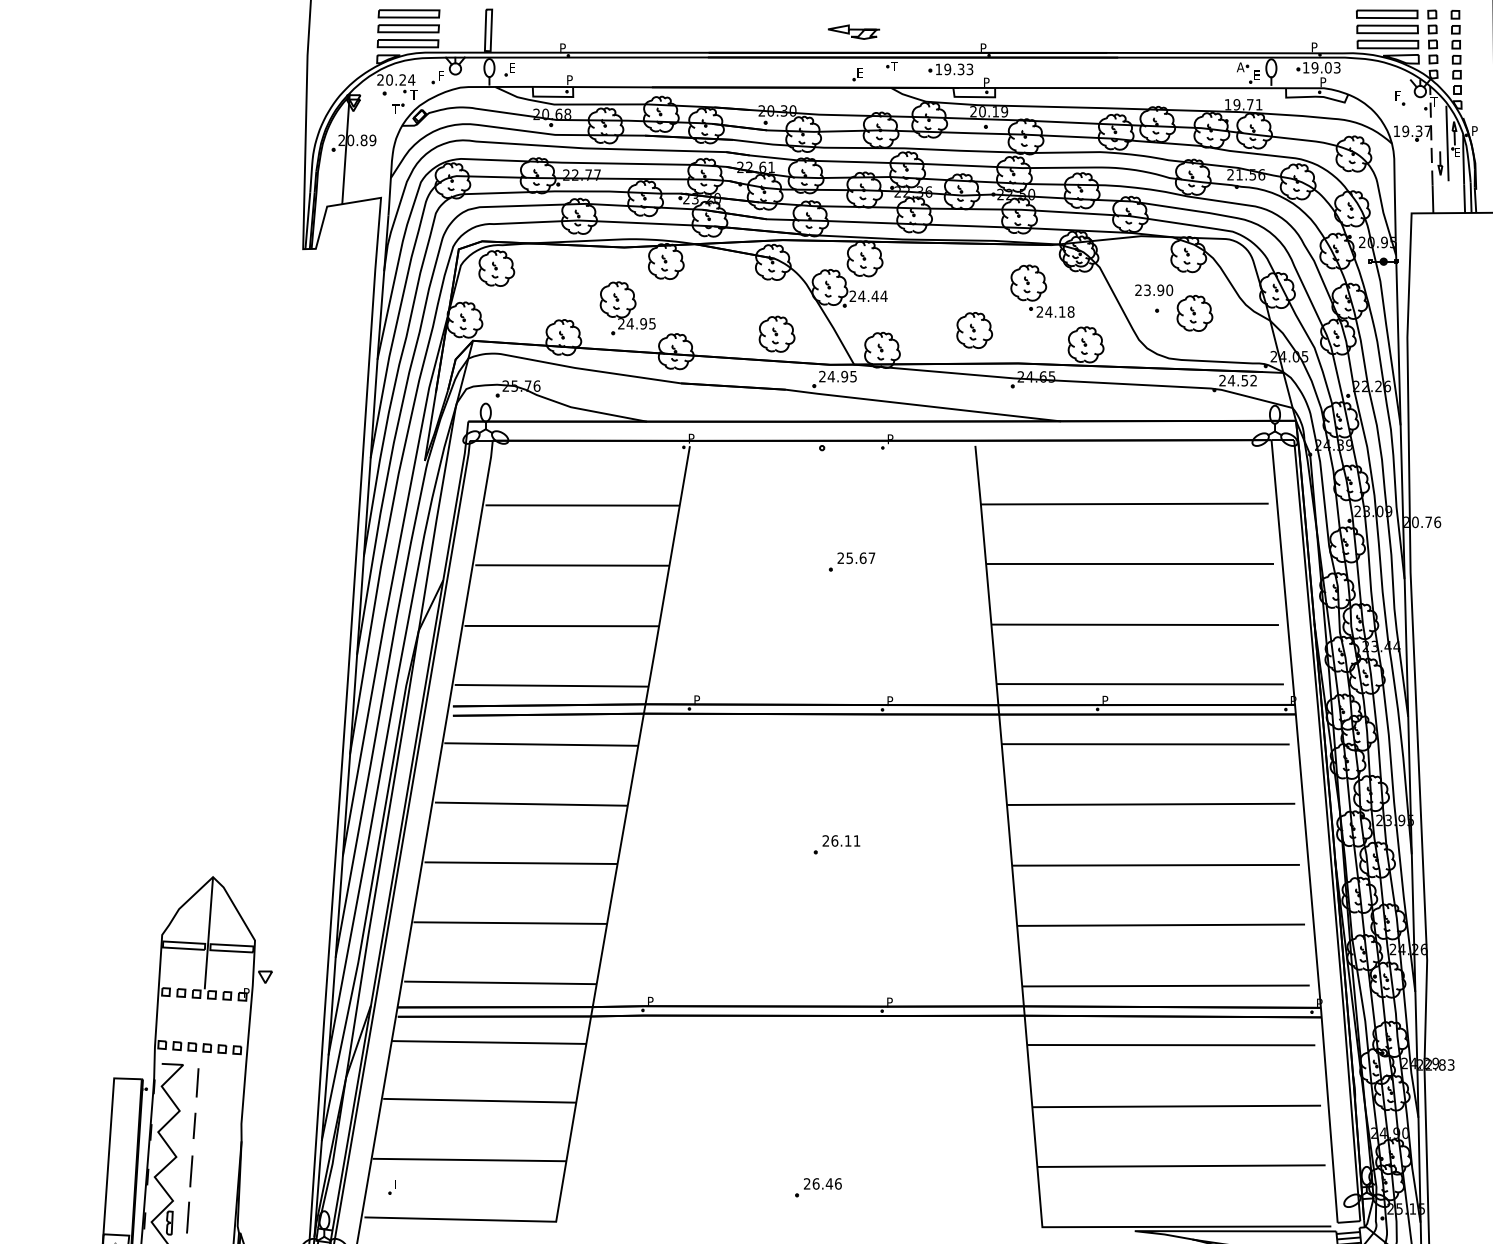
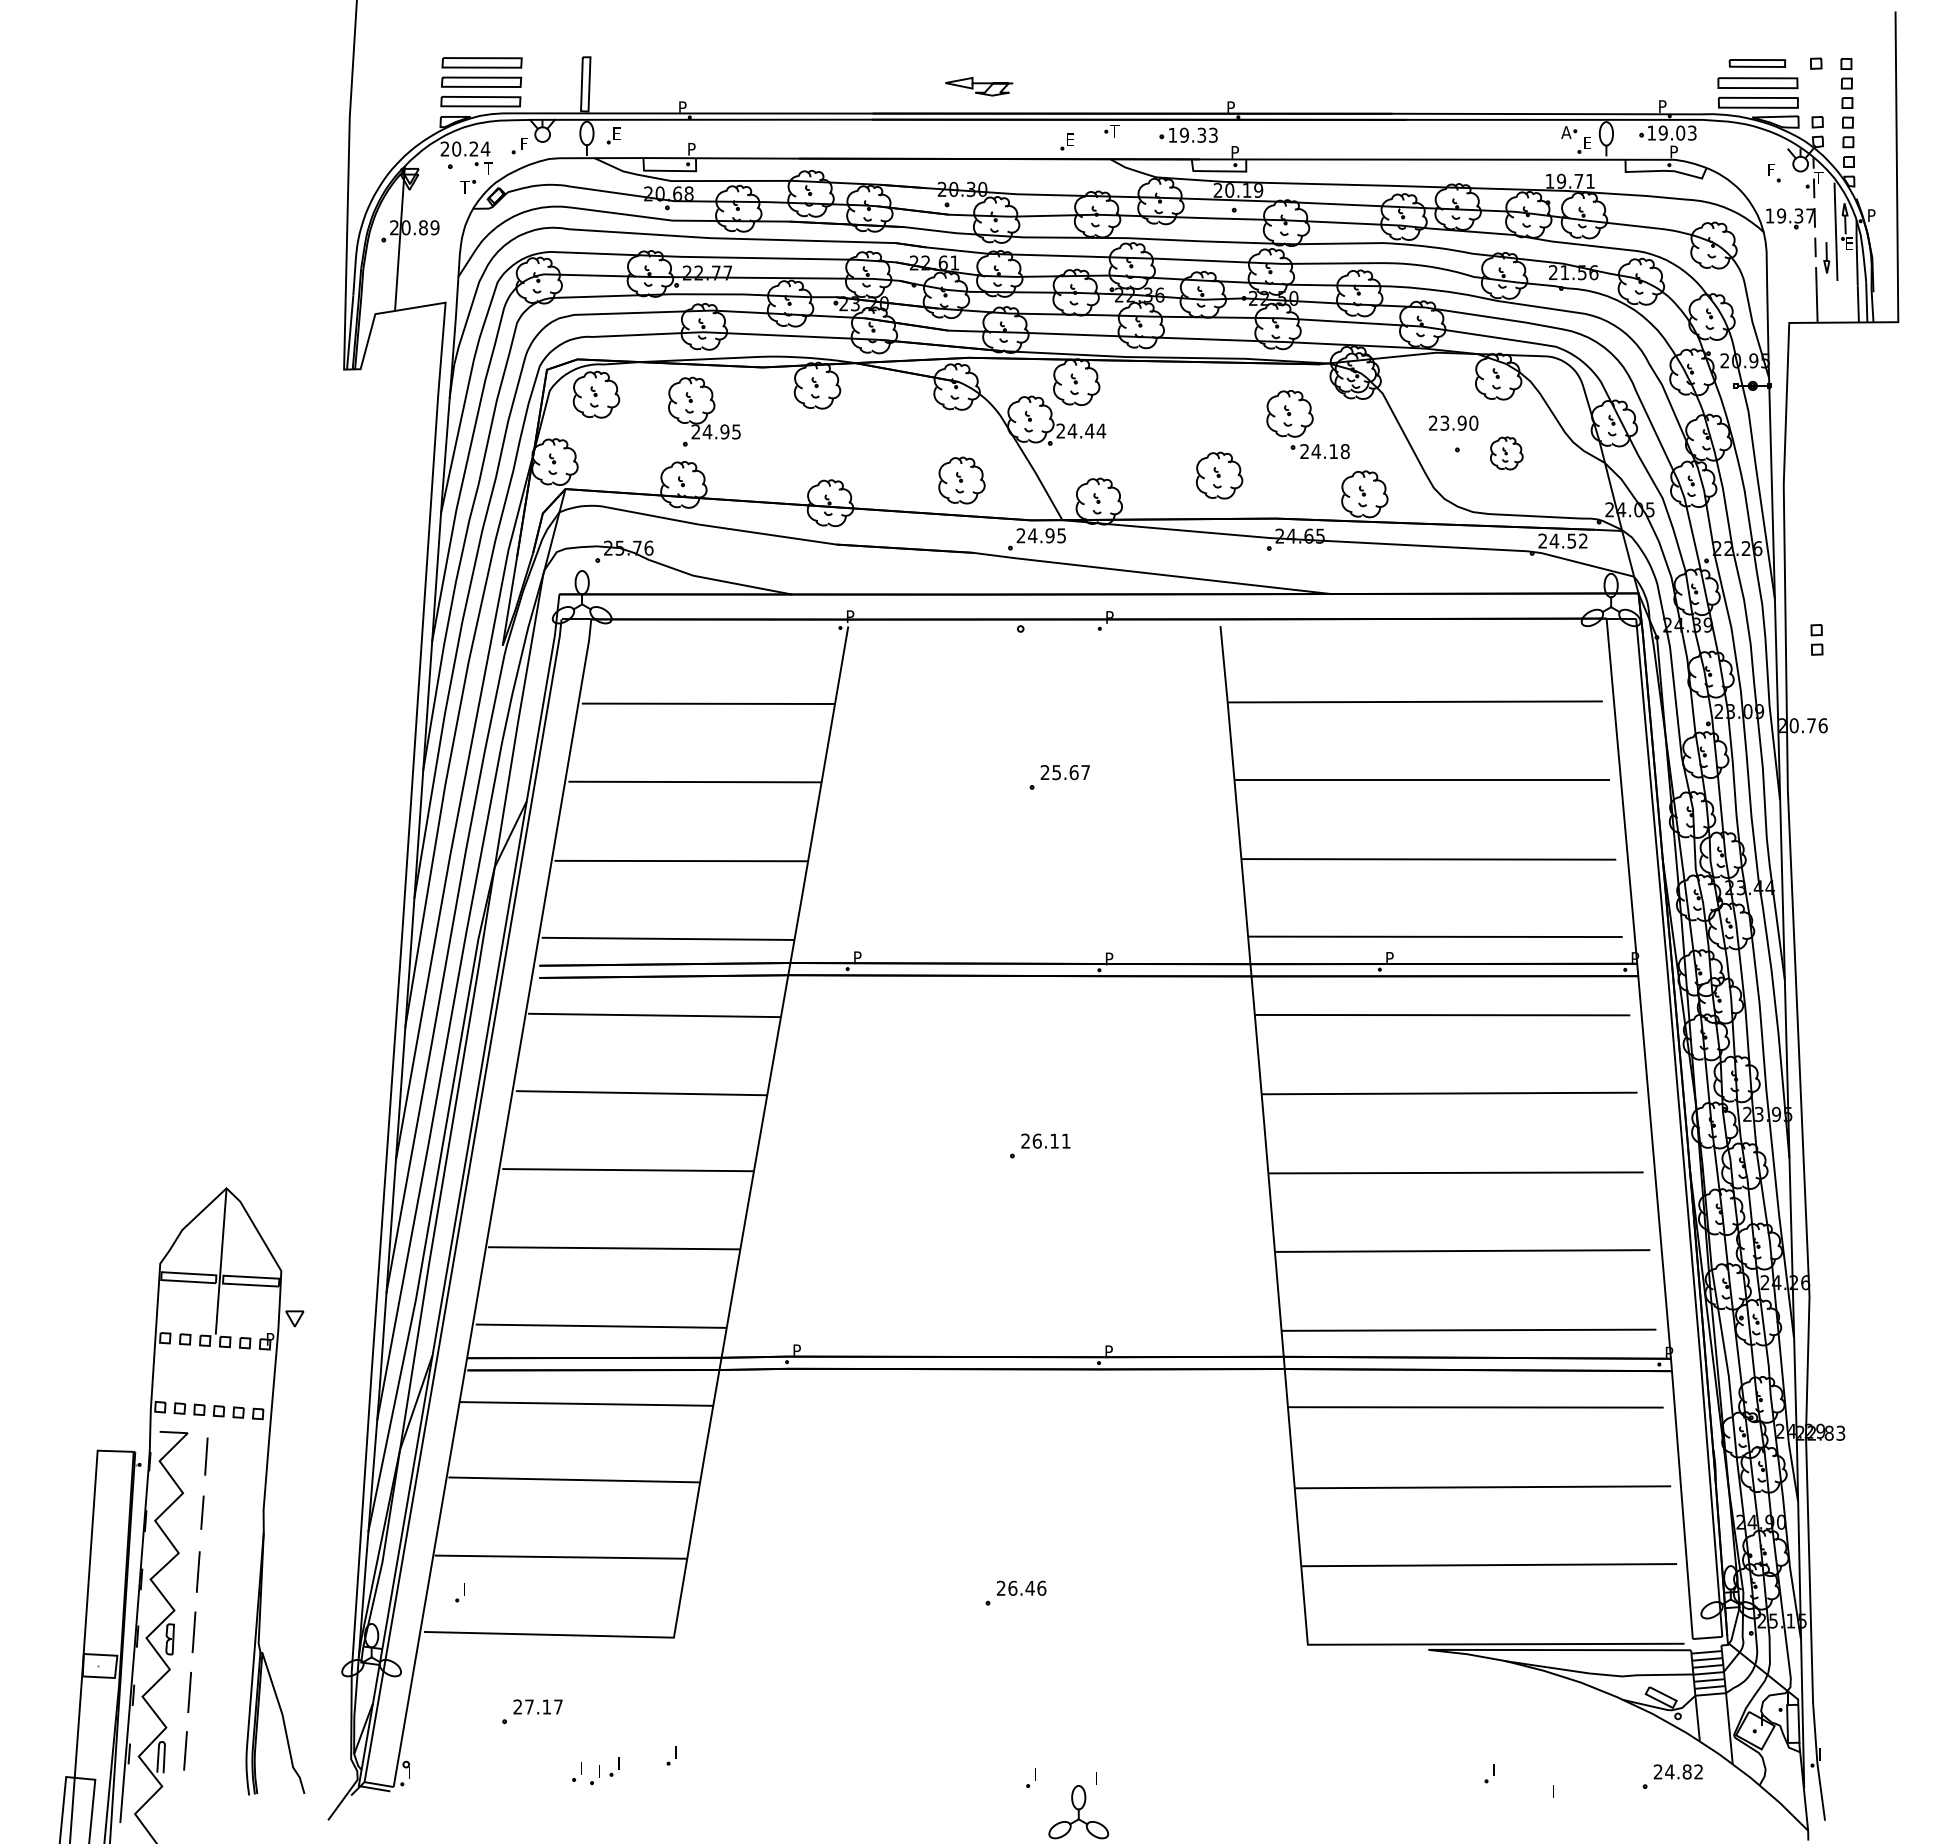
part: (1387, 14) -> (1757, 63), size x0.7
curve: (854, 30) -> (979, 84), moved
part: (1432, 36) -> (1816, 639), moved
part: (627, 308) -> (704, 411), moved
part: (1194, 313) -> (1506, 453), size x0.7

